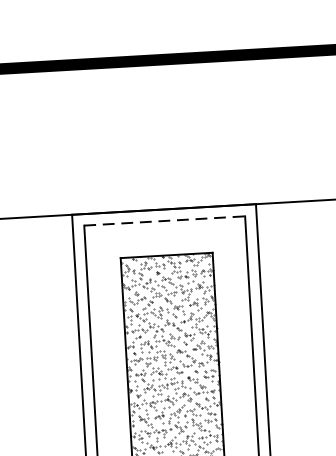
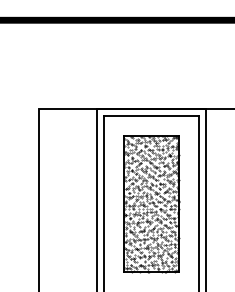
line: (164, 220) -> (151, 115), dashed -> solid

